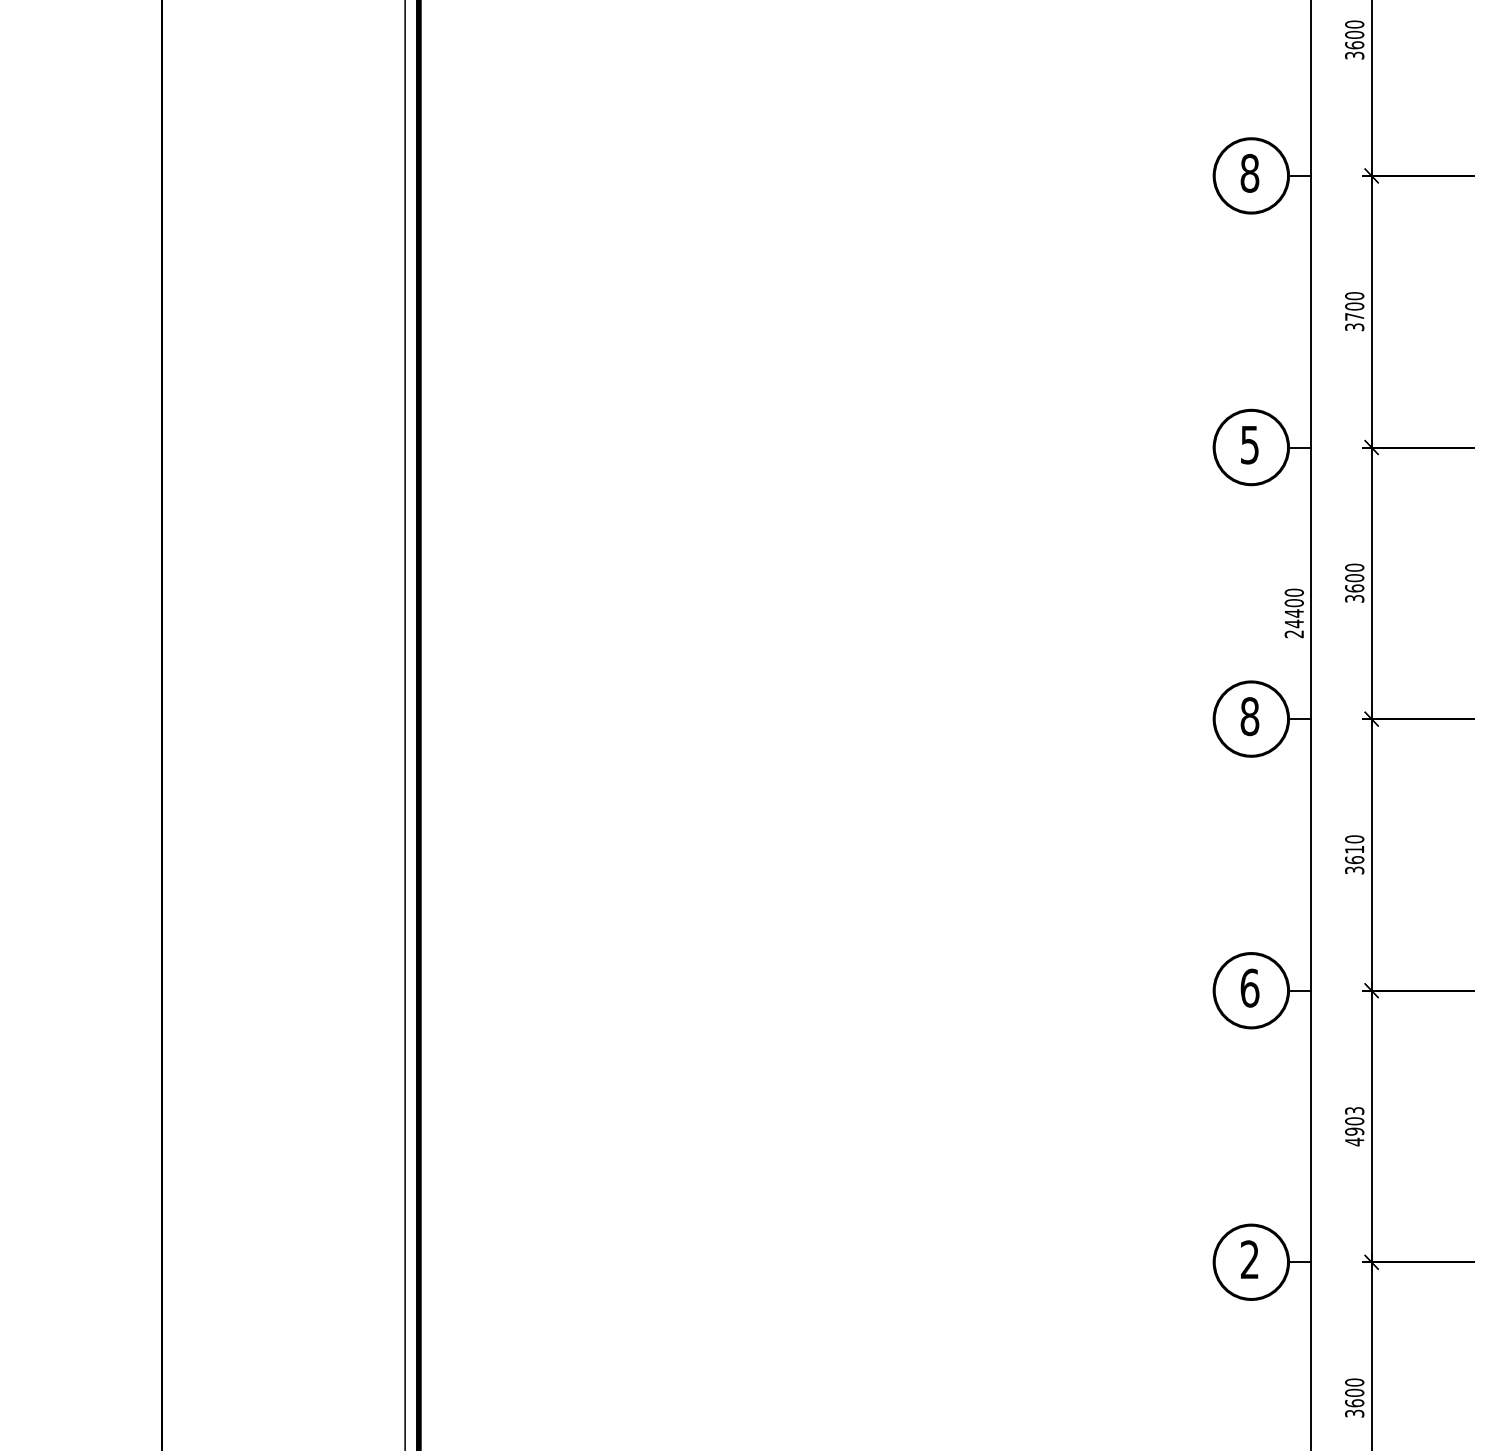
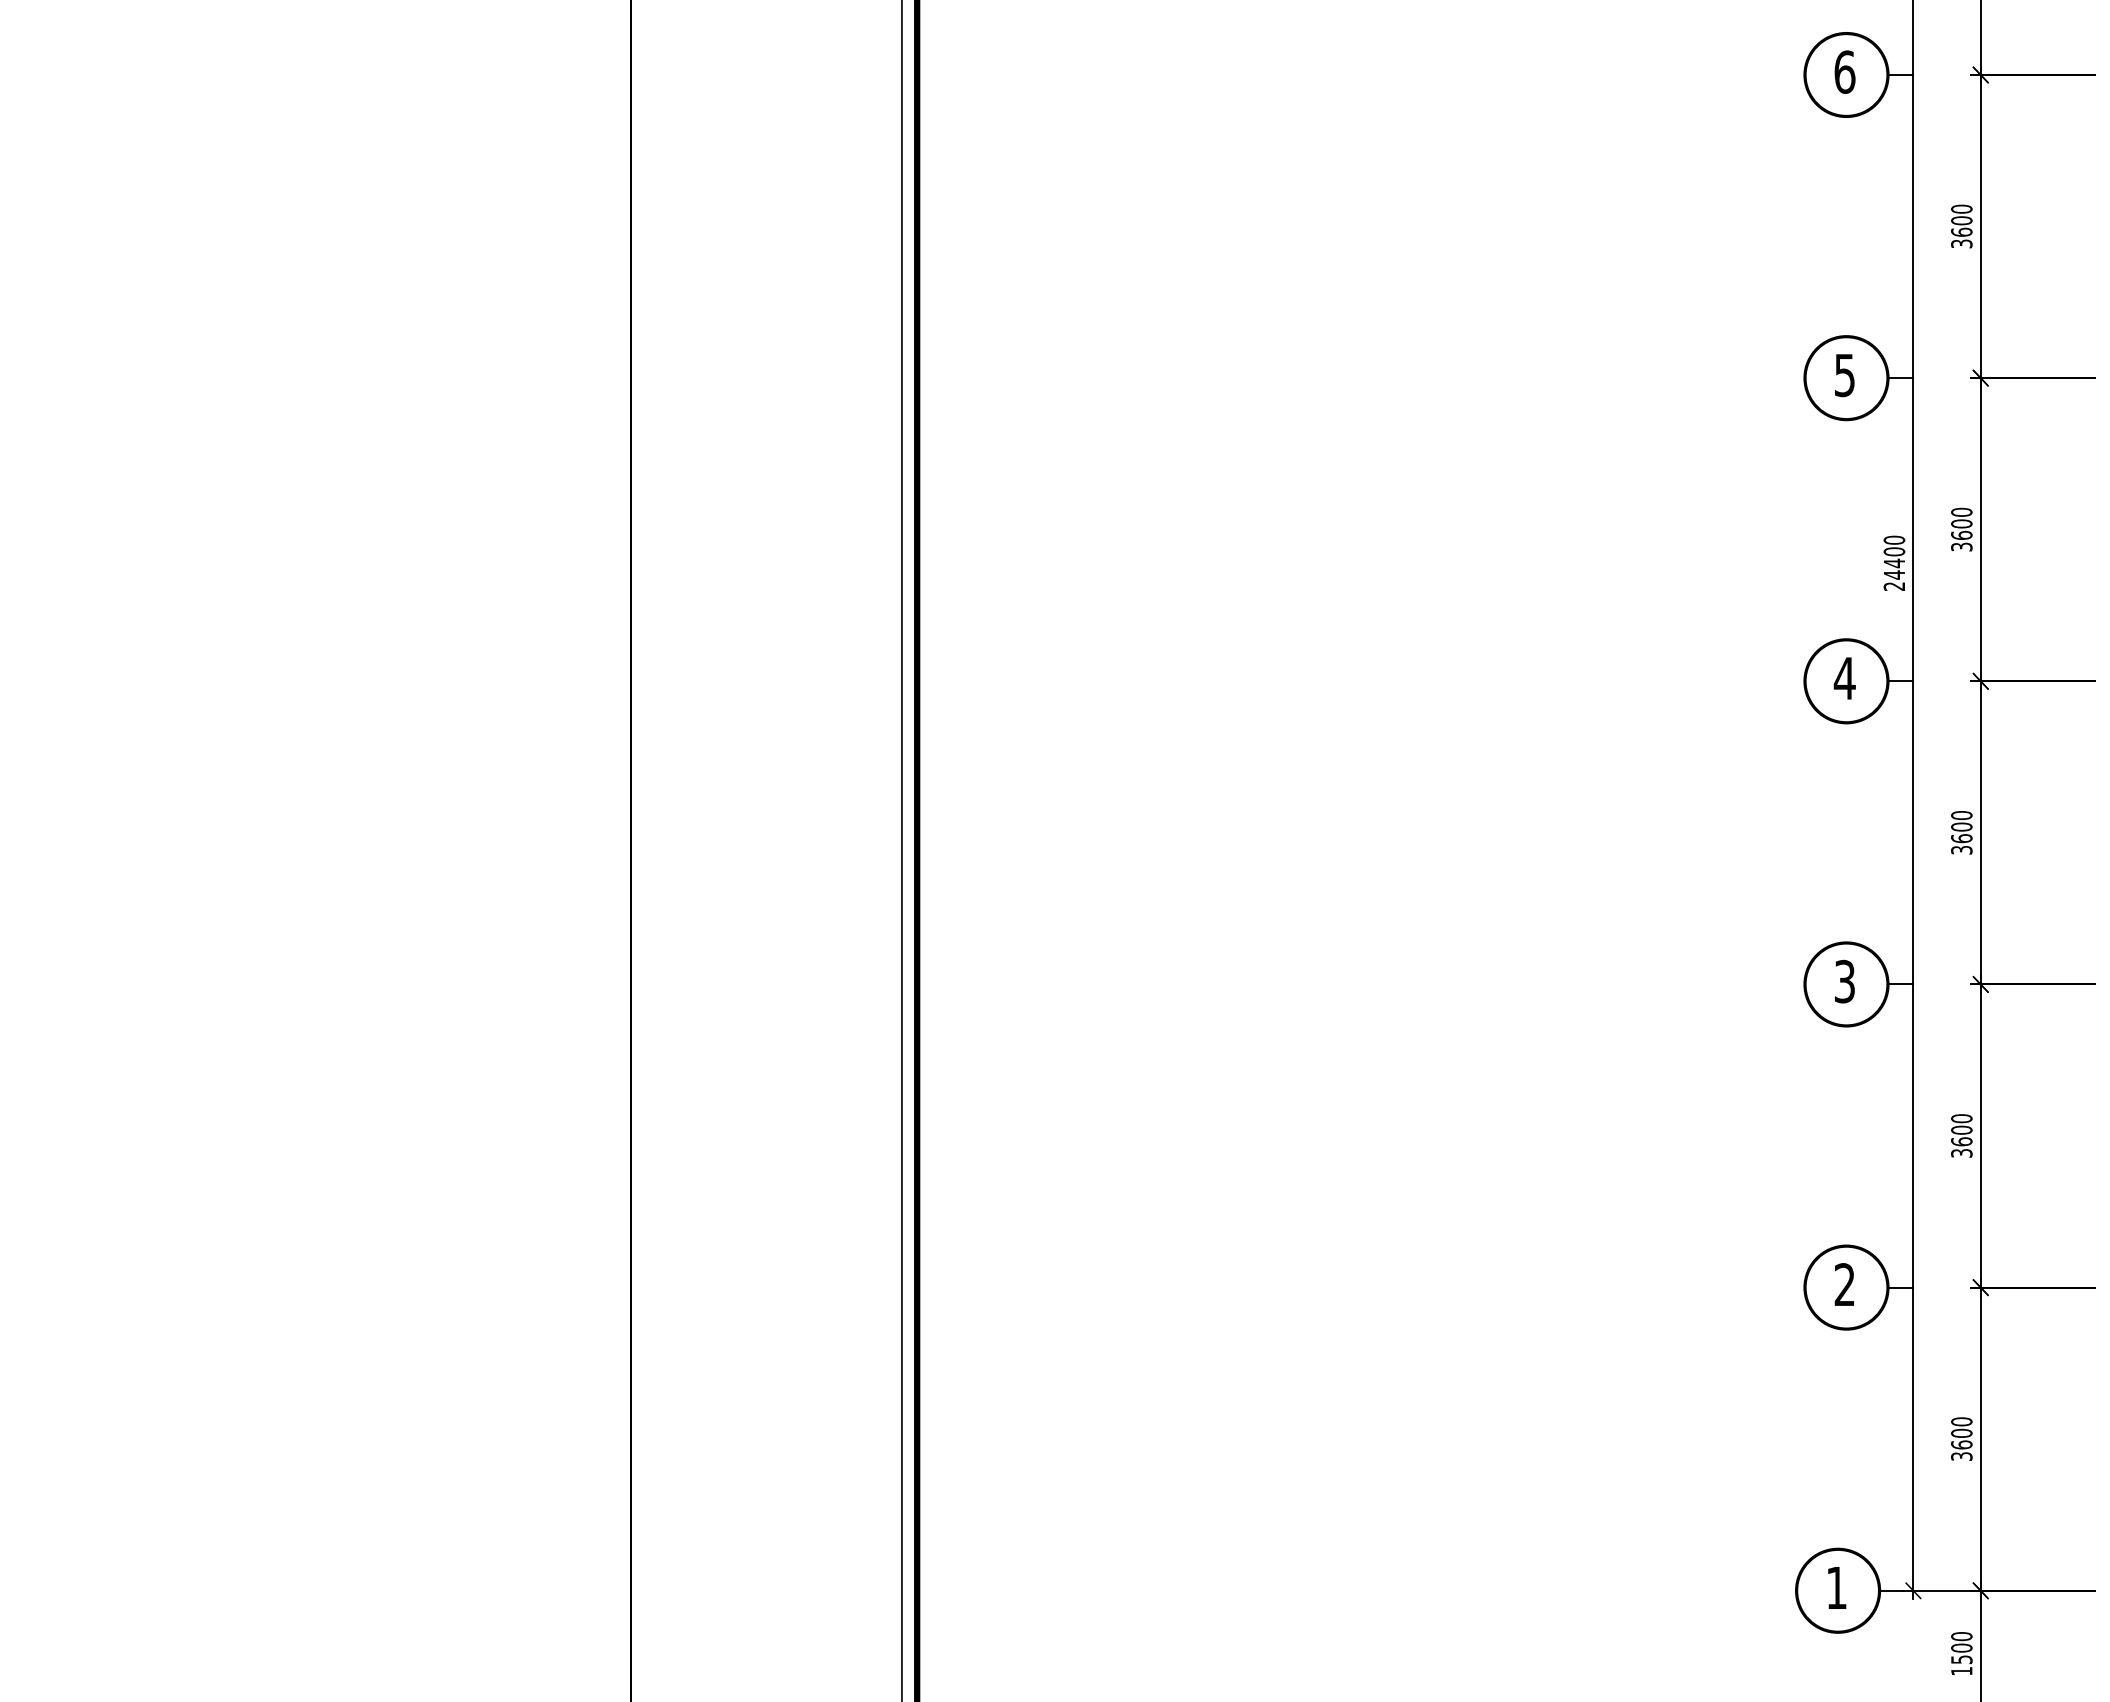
text: (1249, 172) -> (1844, 71), 8 -> 6
text: (1354, 316) -> (1961, 231), 3700 -> 3600
text: (1249, 716) -> (1844, 678), 8 -> 4
text: (1354, 849) -> (1961, 826), 3610 -> 3600
text: (1249, 988) -> (1844, 981), 6 -> 3
text: (1354, 1126) -> (1961, 1136), 4903 -> 3600

